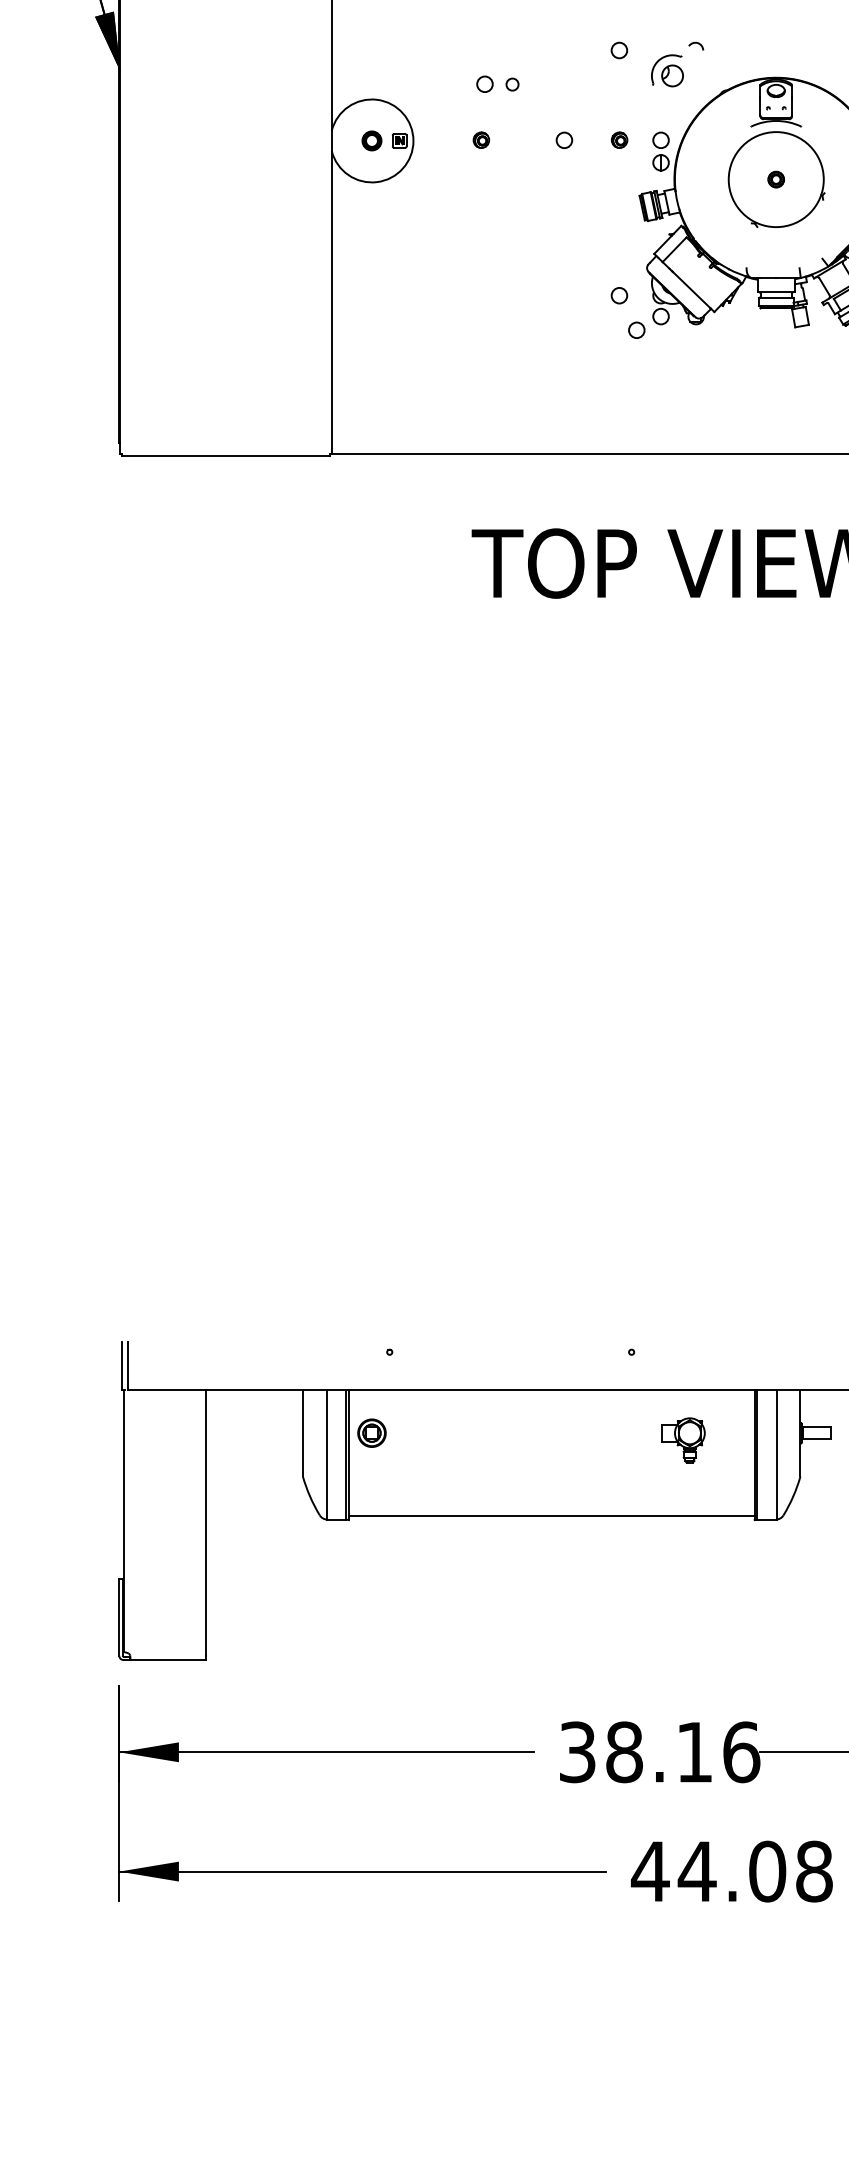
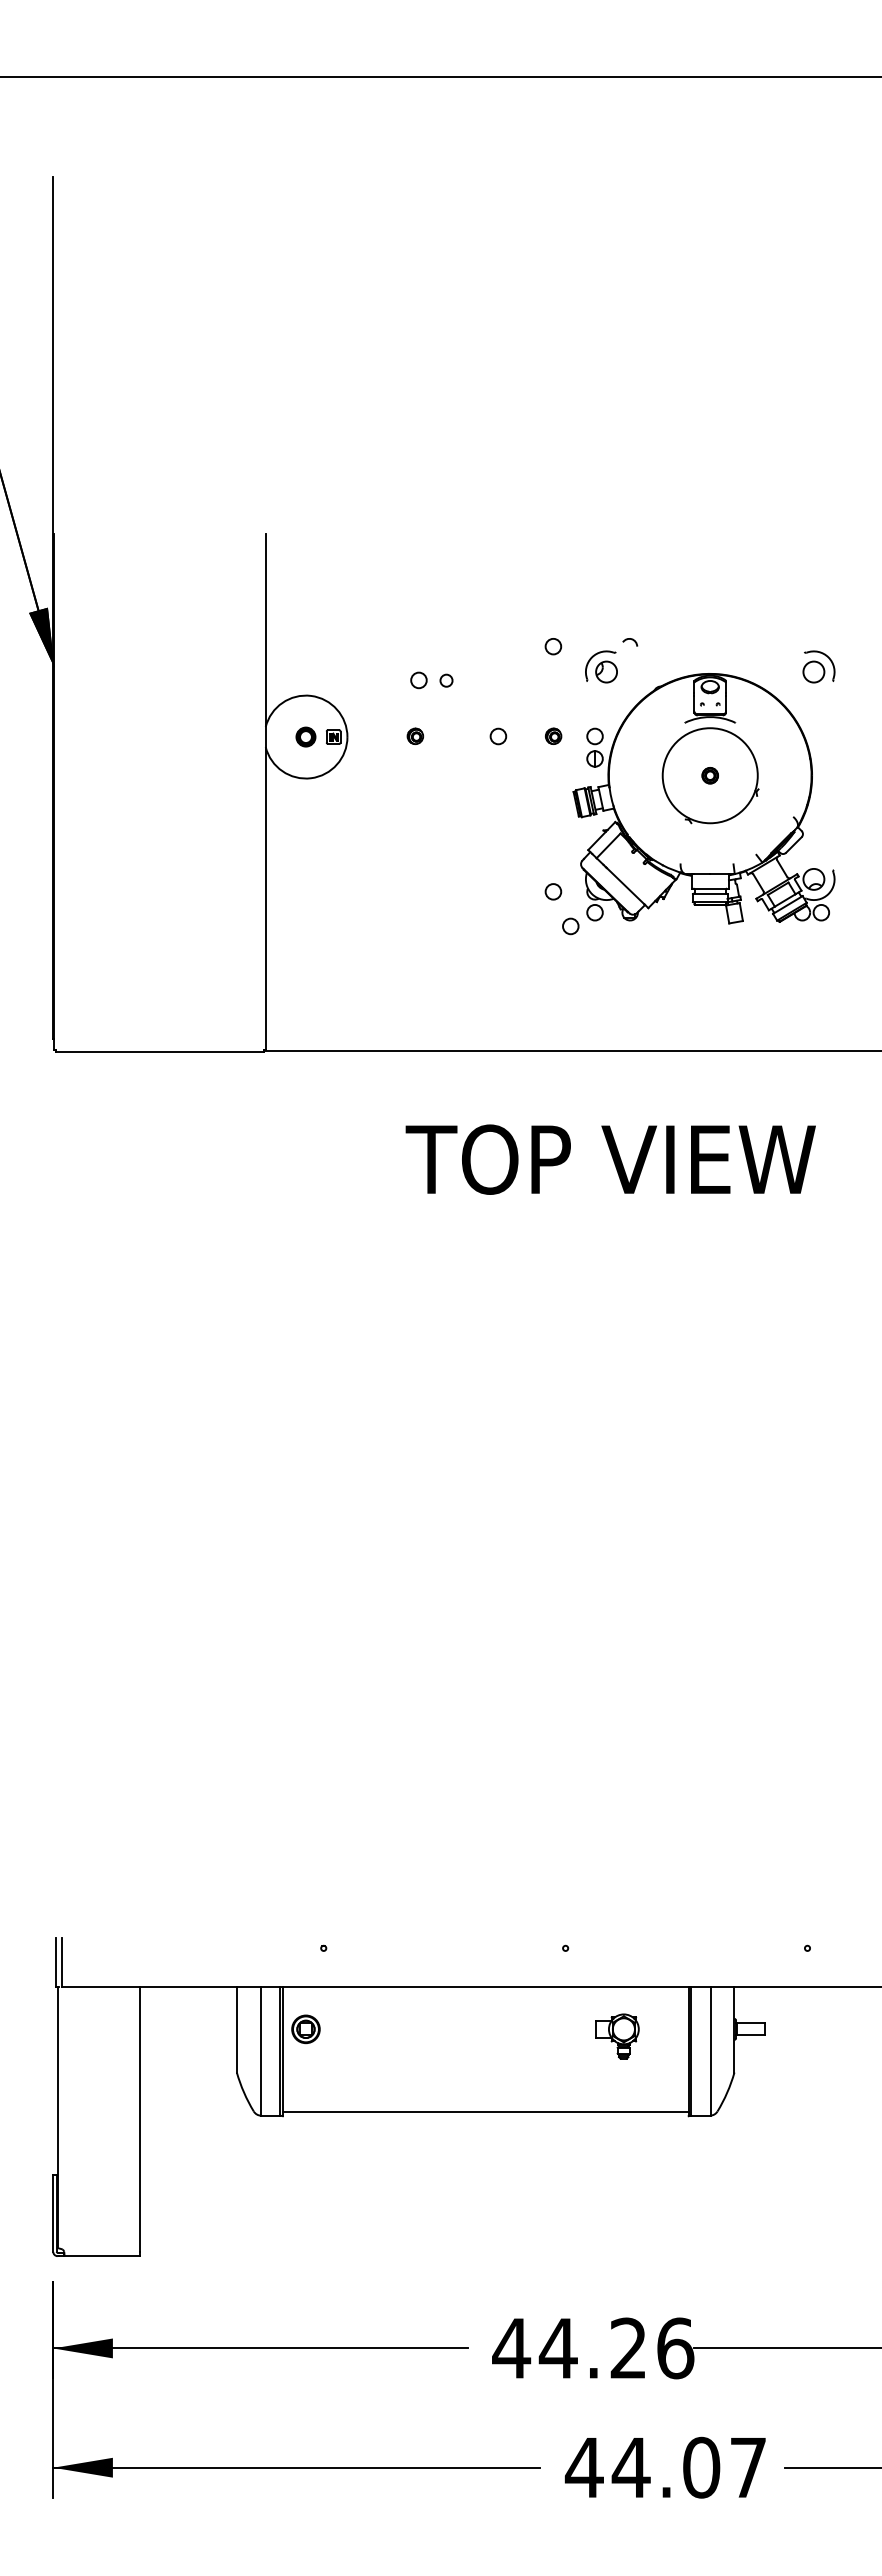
text: (634, 1752) -> (568, 2348), 38.16 -> 44.26
text: (814, 1871) -> (748, 2467), 44.08 -> 44.07

